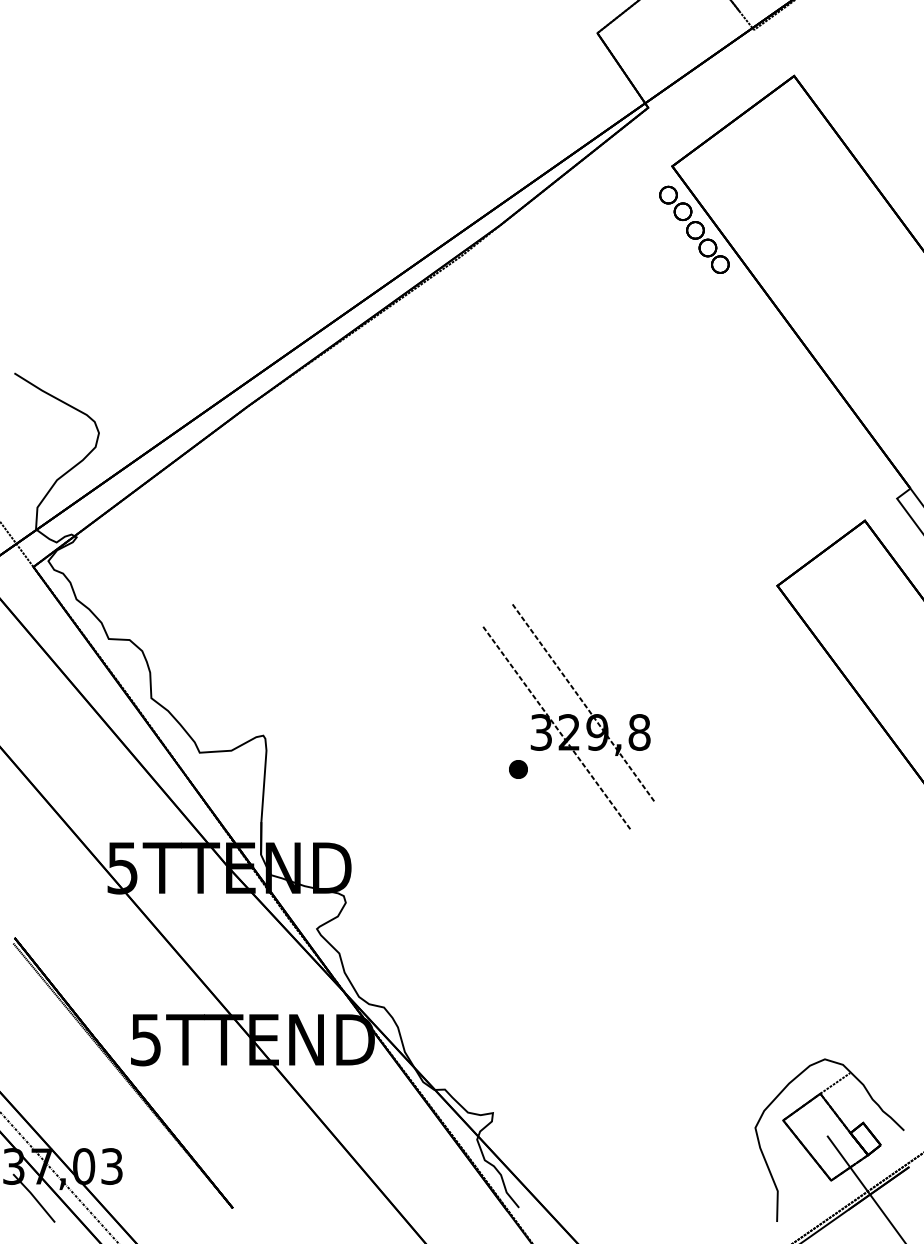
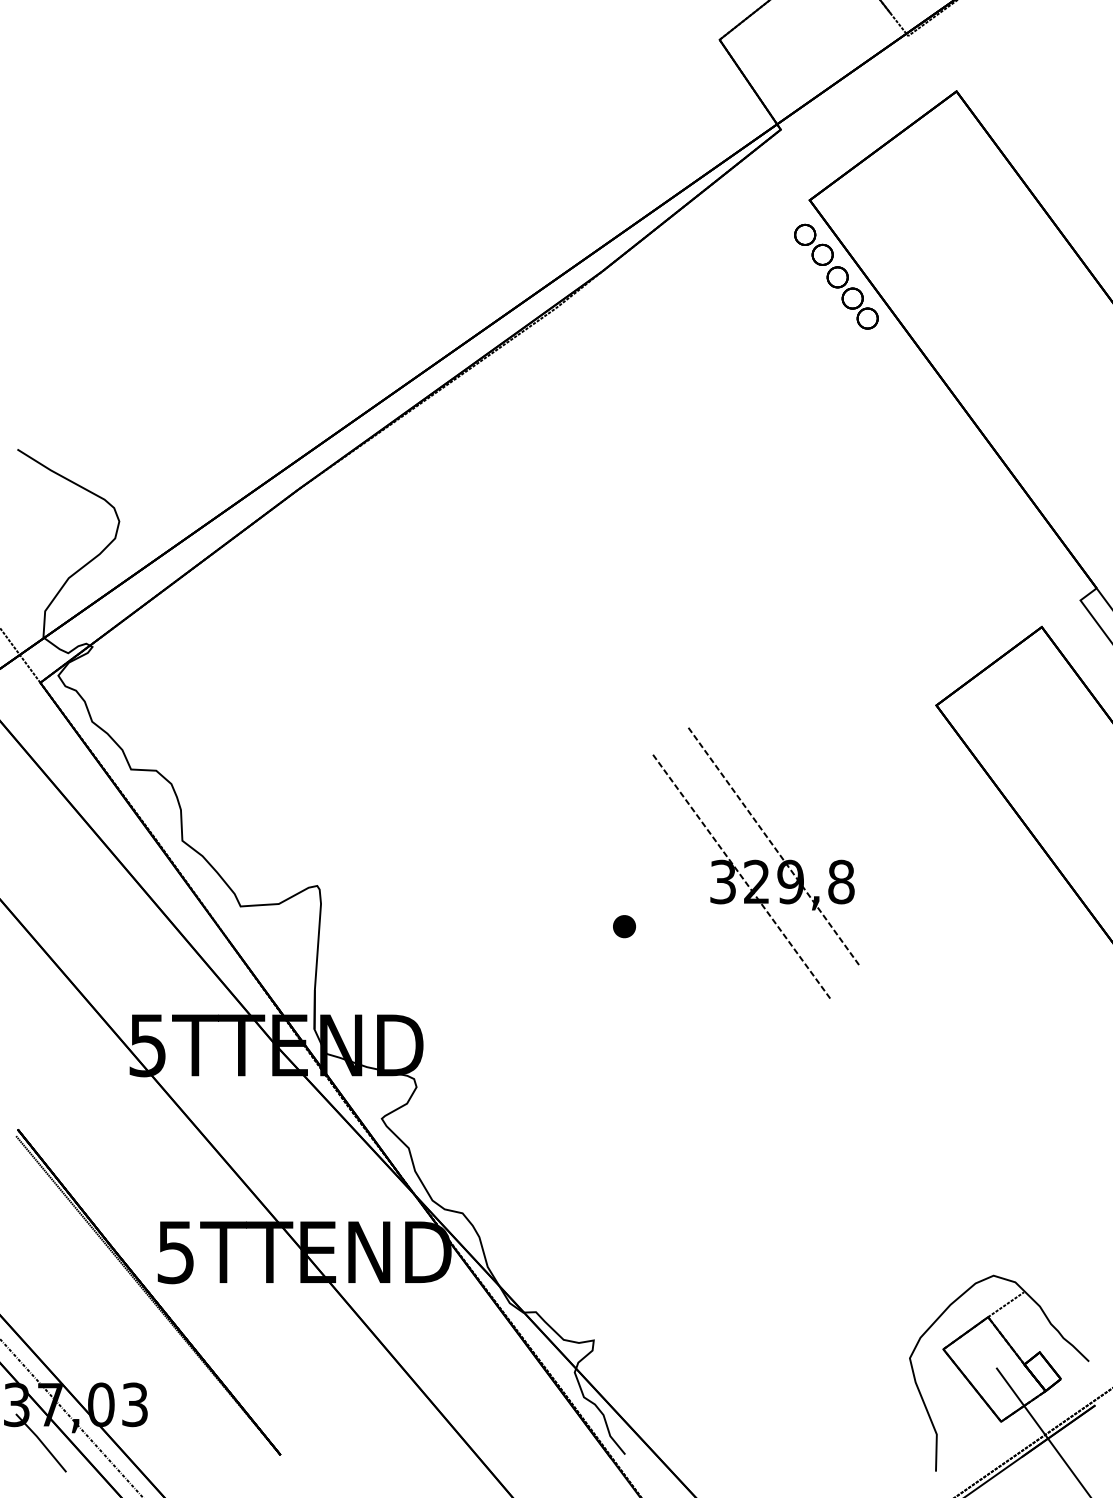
part: (568, 716) -> (755, 862), moved

